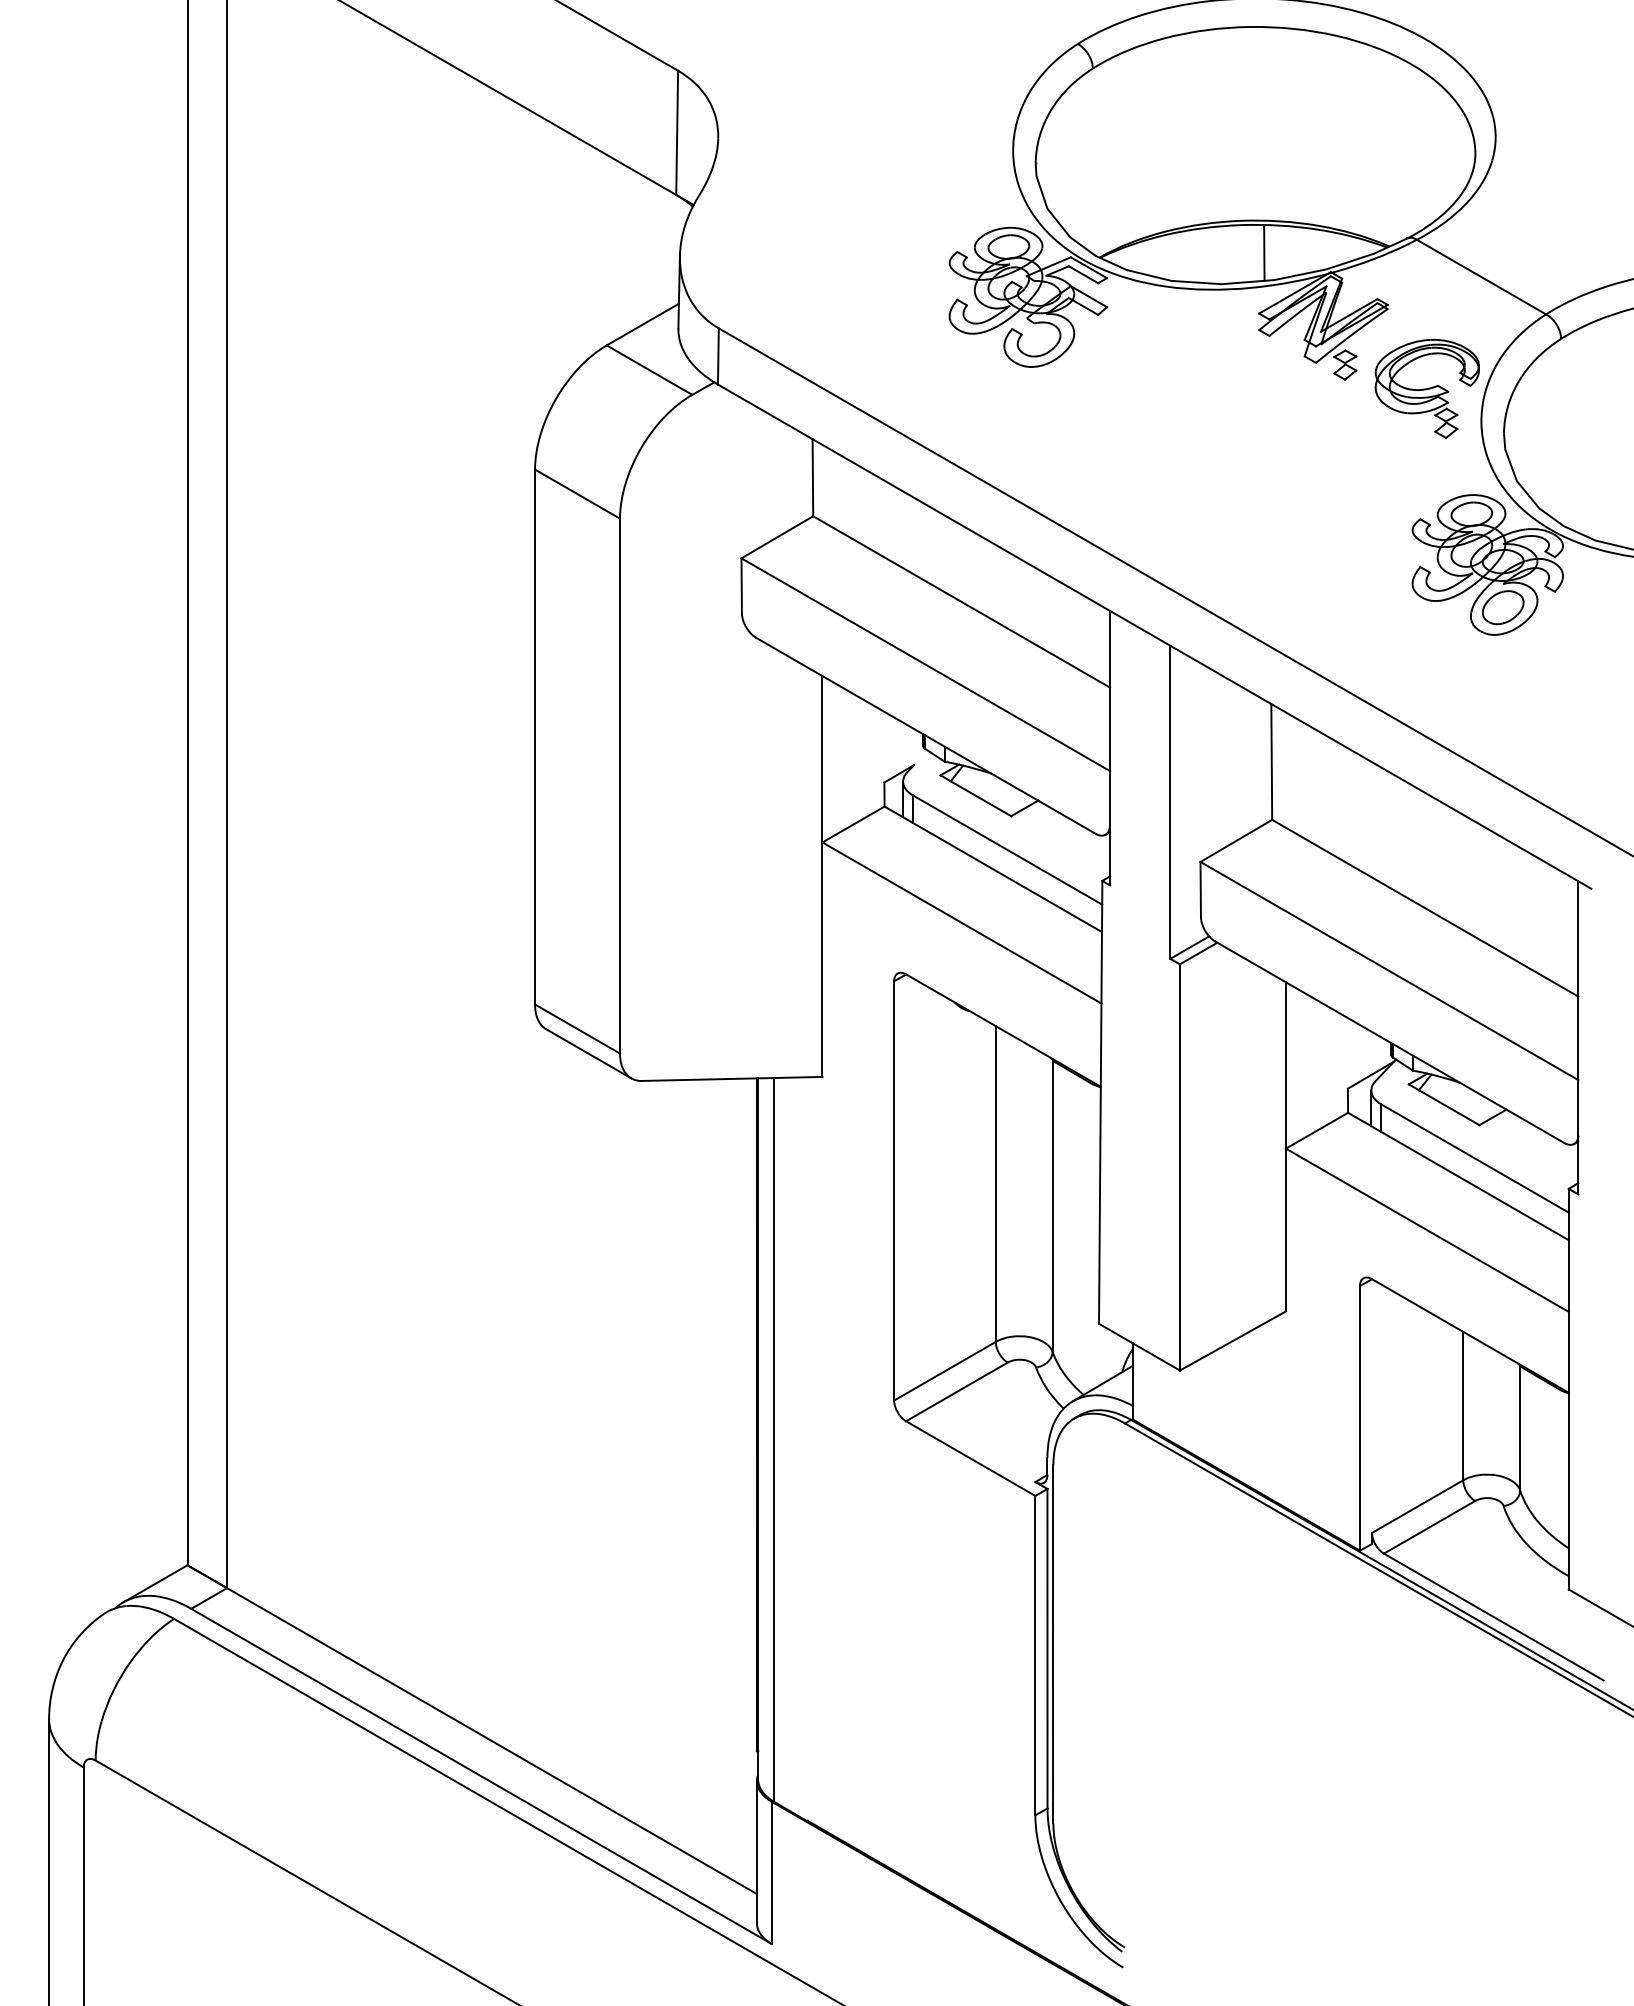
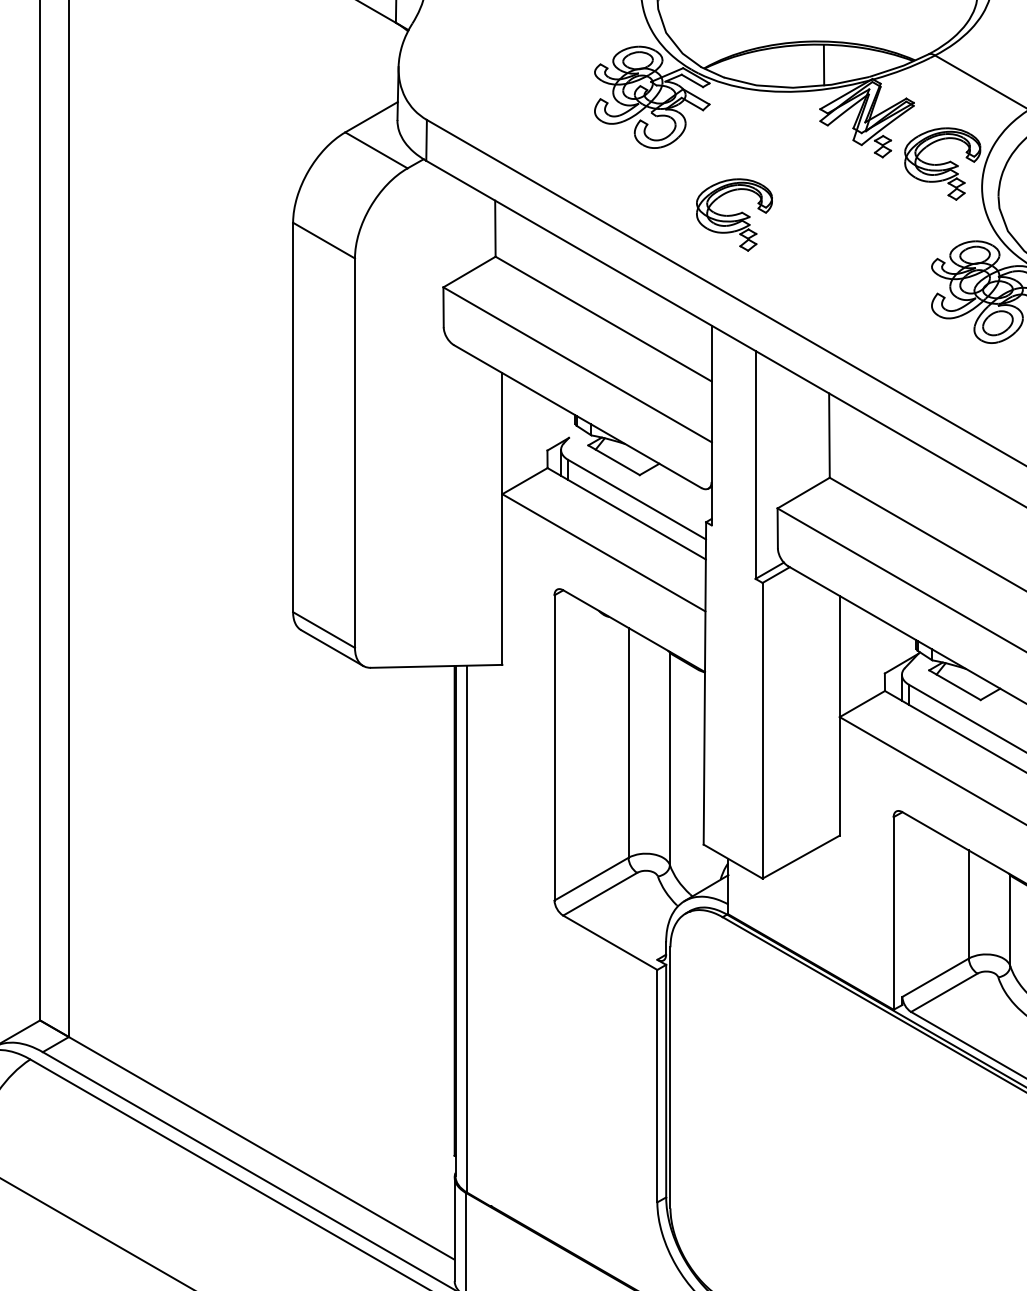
part: (1140, 458) -> (733, 214), added

